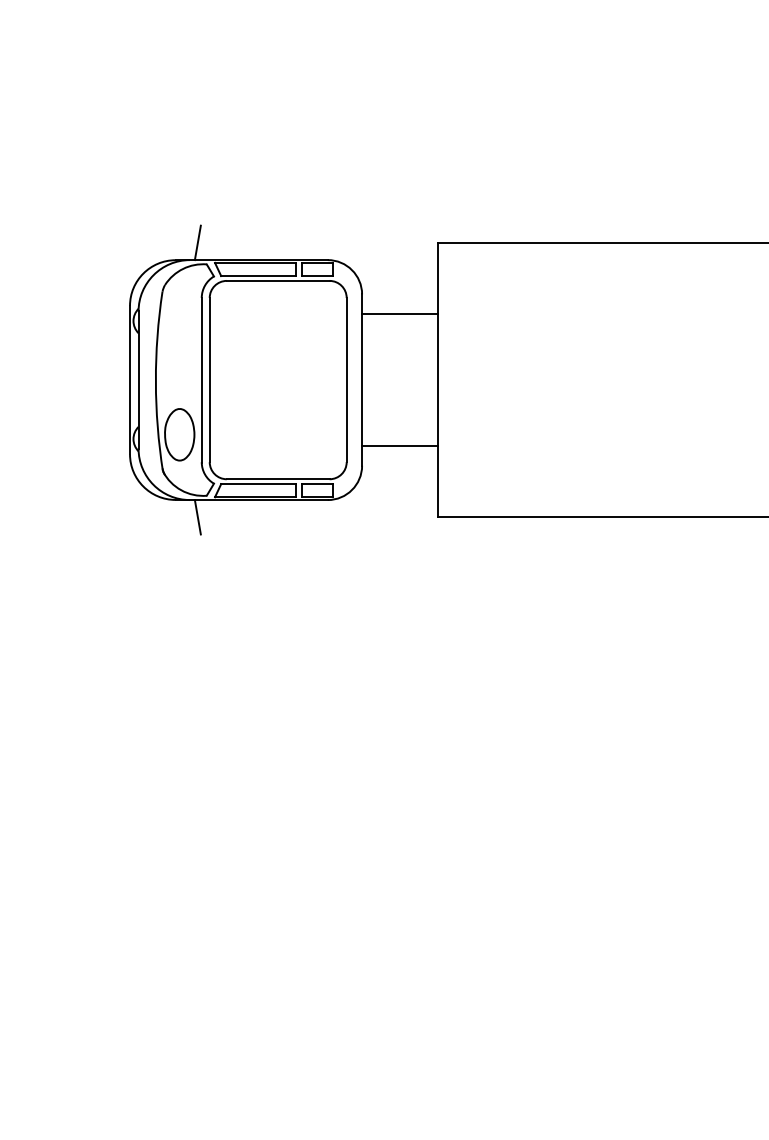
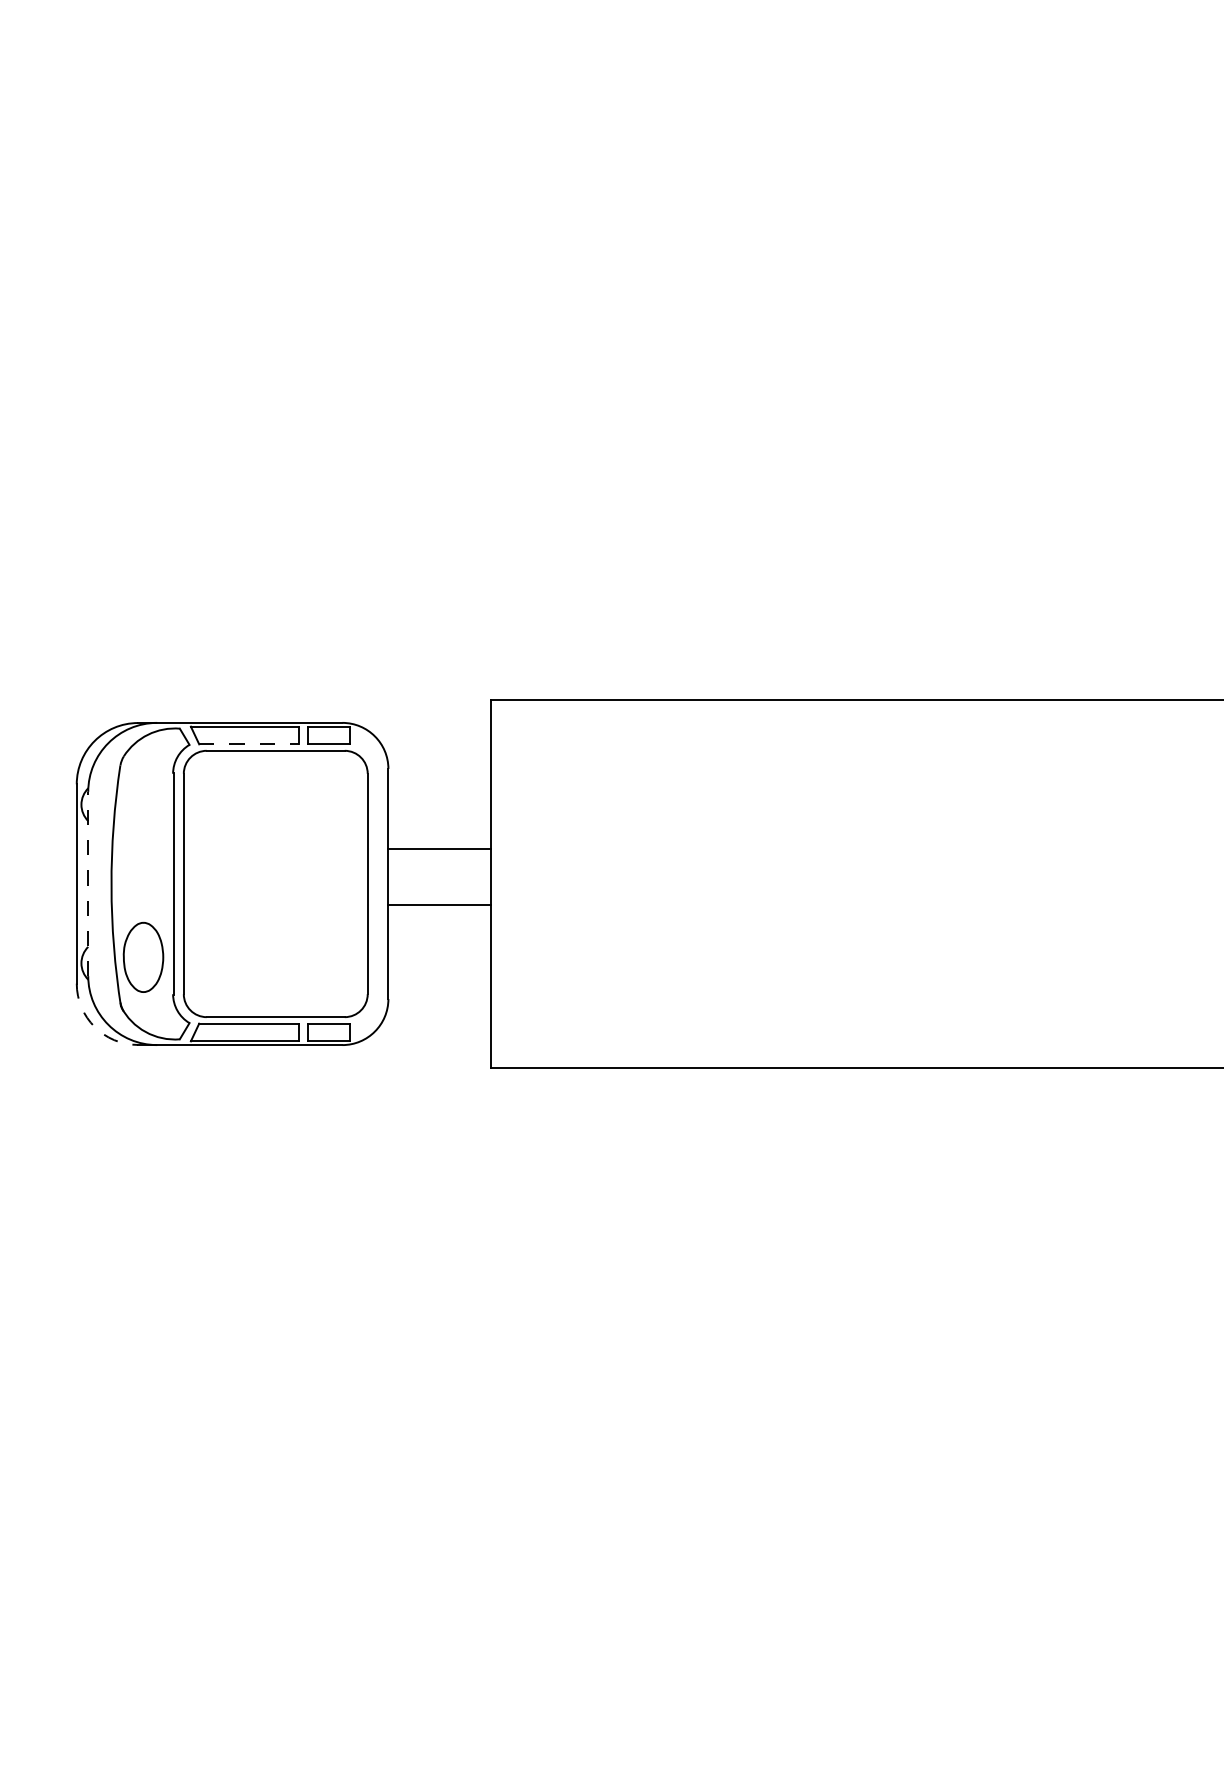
line: (197, 242) -> (167, 699), removed
line: (258, 276) -> (249, 744), solid -> dashed
line: (400, 314) -> (439, 849), moved
line: (138, 379) -> (88, 883), solid -> dashed
line: (400, 445) -> (439, 904), moved
arc: (143, 486) -> (94, 1027), solid -> dashed
line: (197, 517) -> (167, 1068), removed

